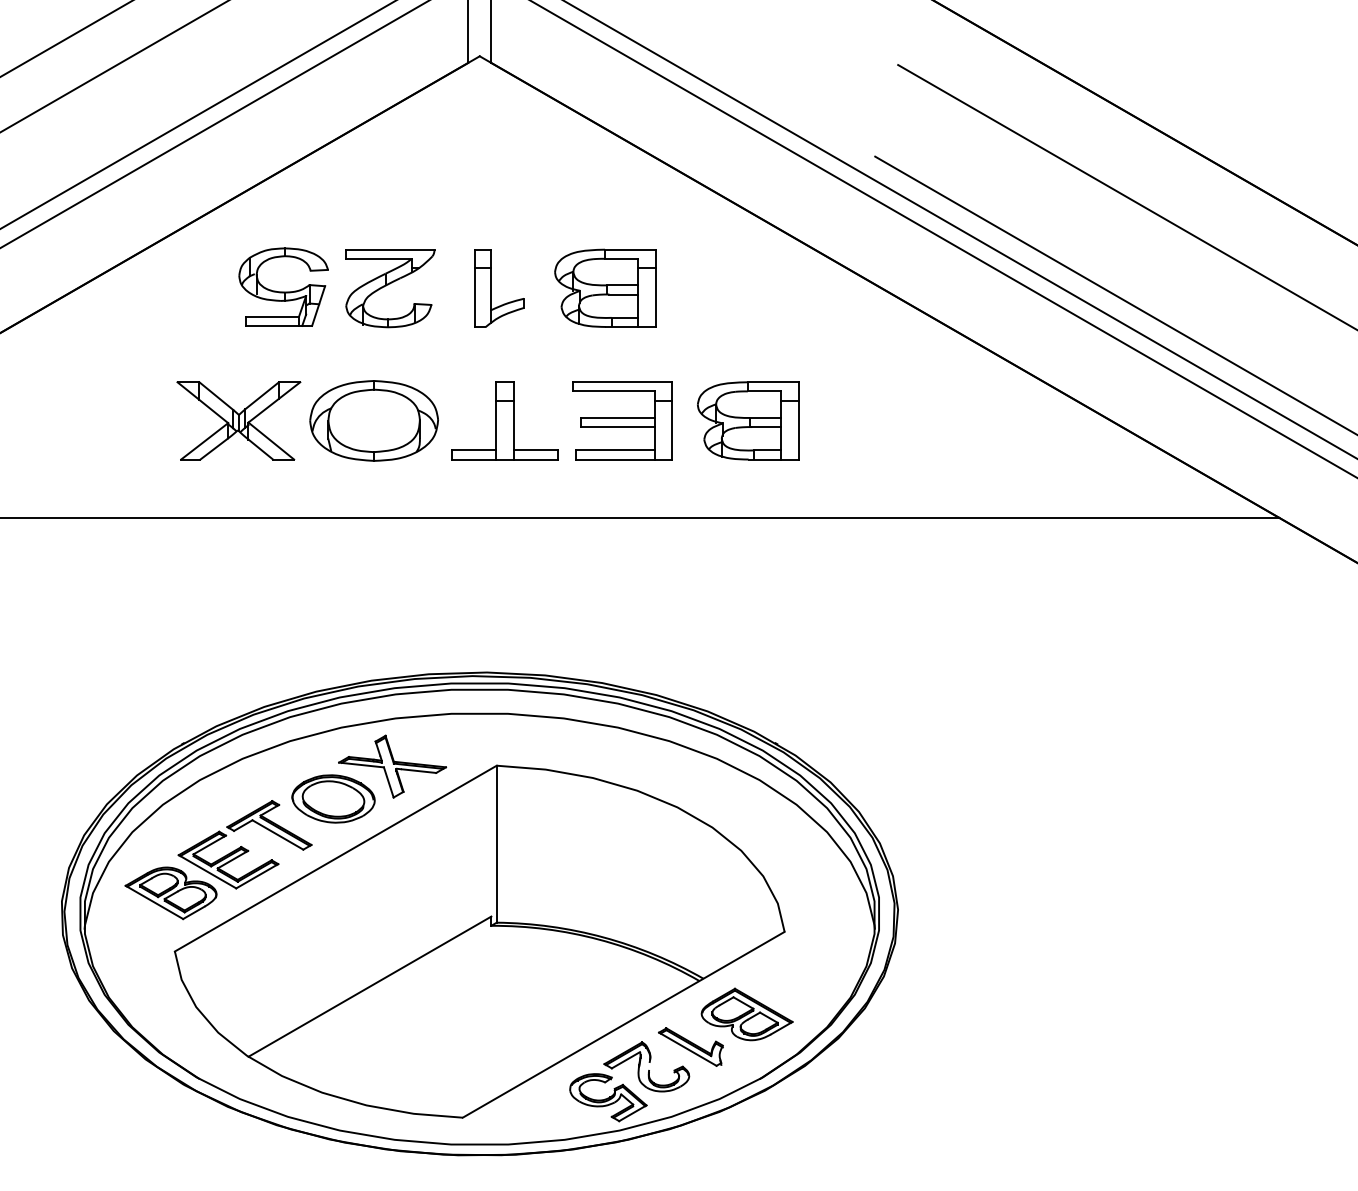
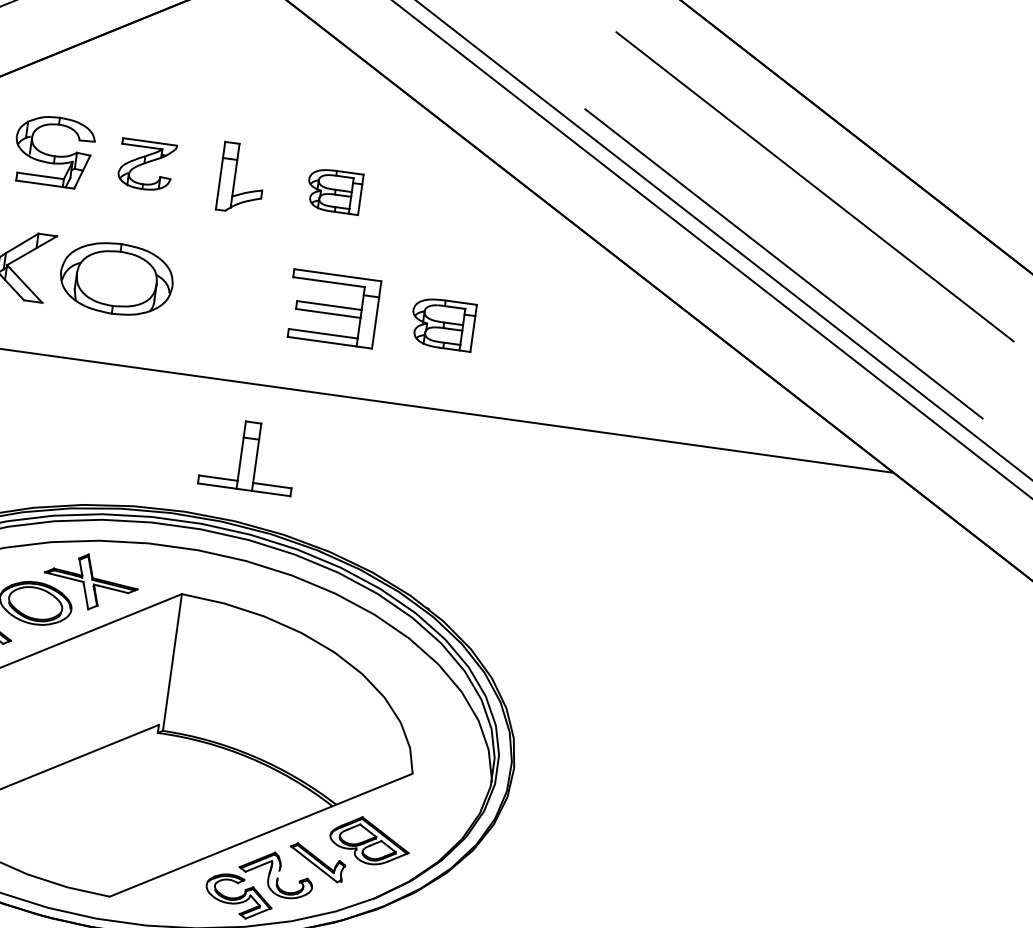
part: (605, 287) -> (334, 190), size x0.6
part: (390, 288) -> (147, 165), size x0.7
part: (504, 420) -> (248, 455), moved
part: (748, 420) -> (442, 323), size x0.7

